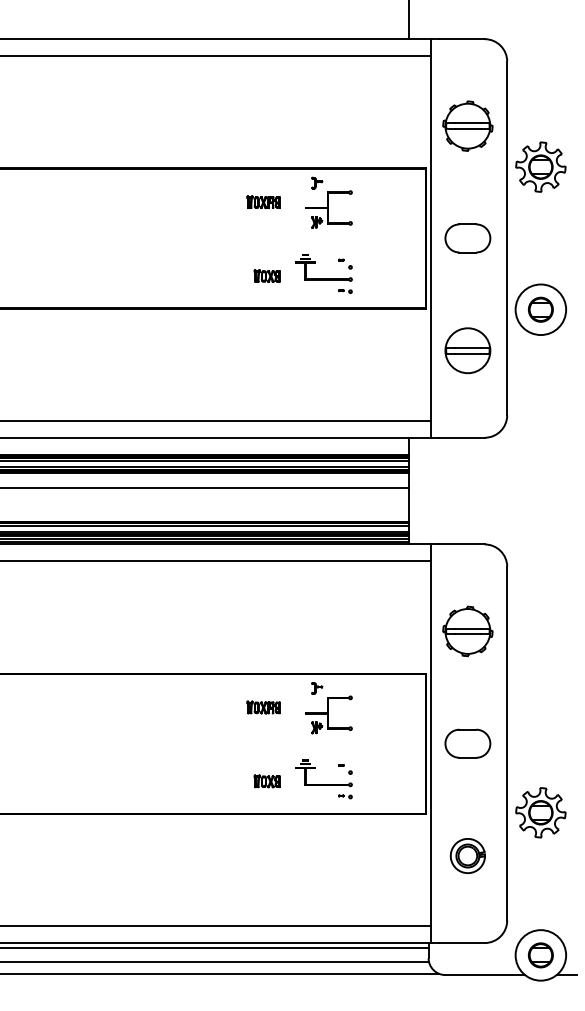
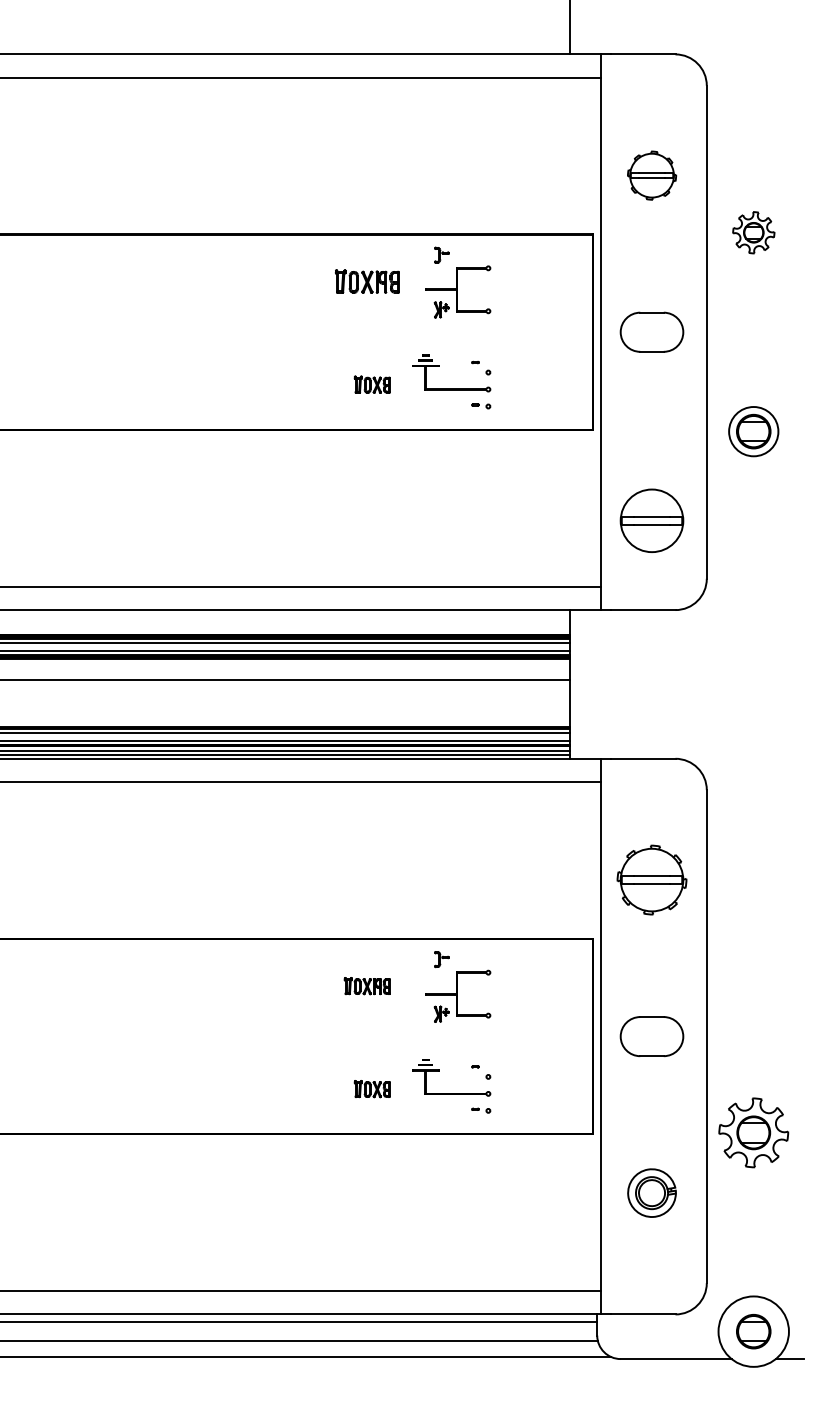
part: (467, 125) -> (651, 174), size x0.7
part: (540, 166) -> (753, 231), size x0.6
part: (263, 202) -> (367, 282), size x1.4
circle: (540, 309) -> (753, 431), size x0.7
part: (467, 350) -> (651, 520), moved

